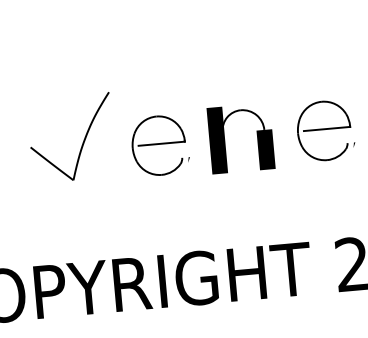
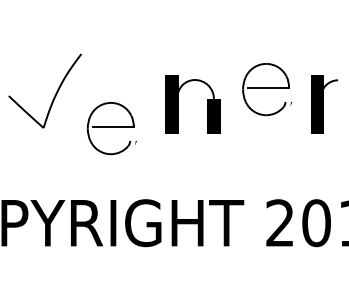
part: (325, 130) -> (267, 89), moved
part: (159, 145) -> (111, 128), moved

